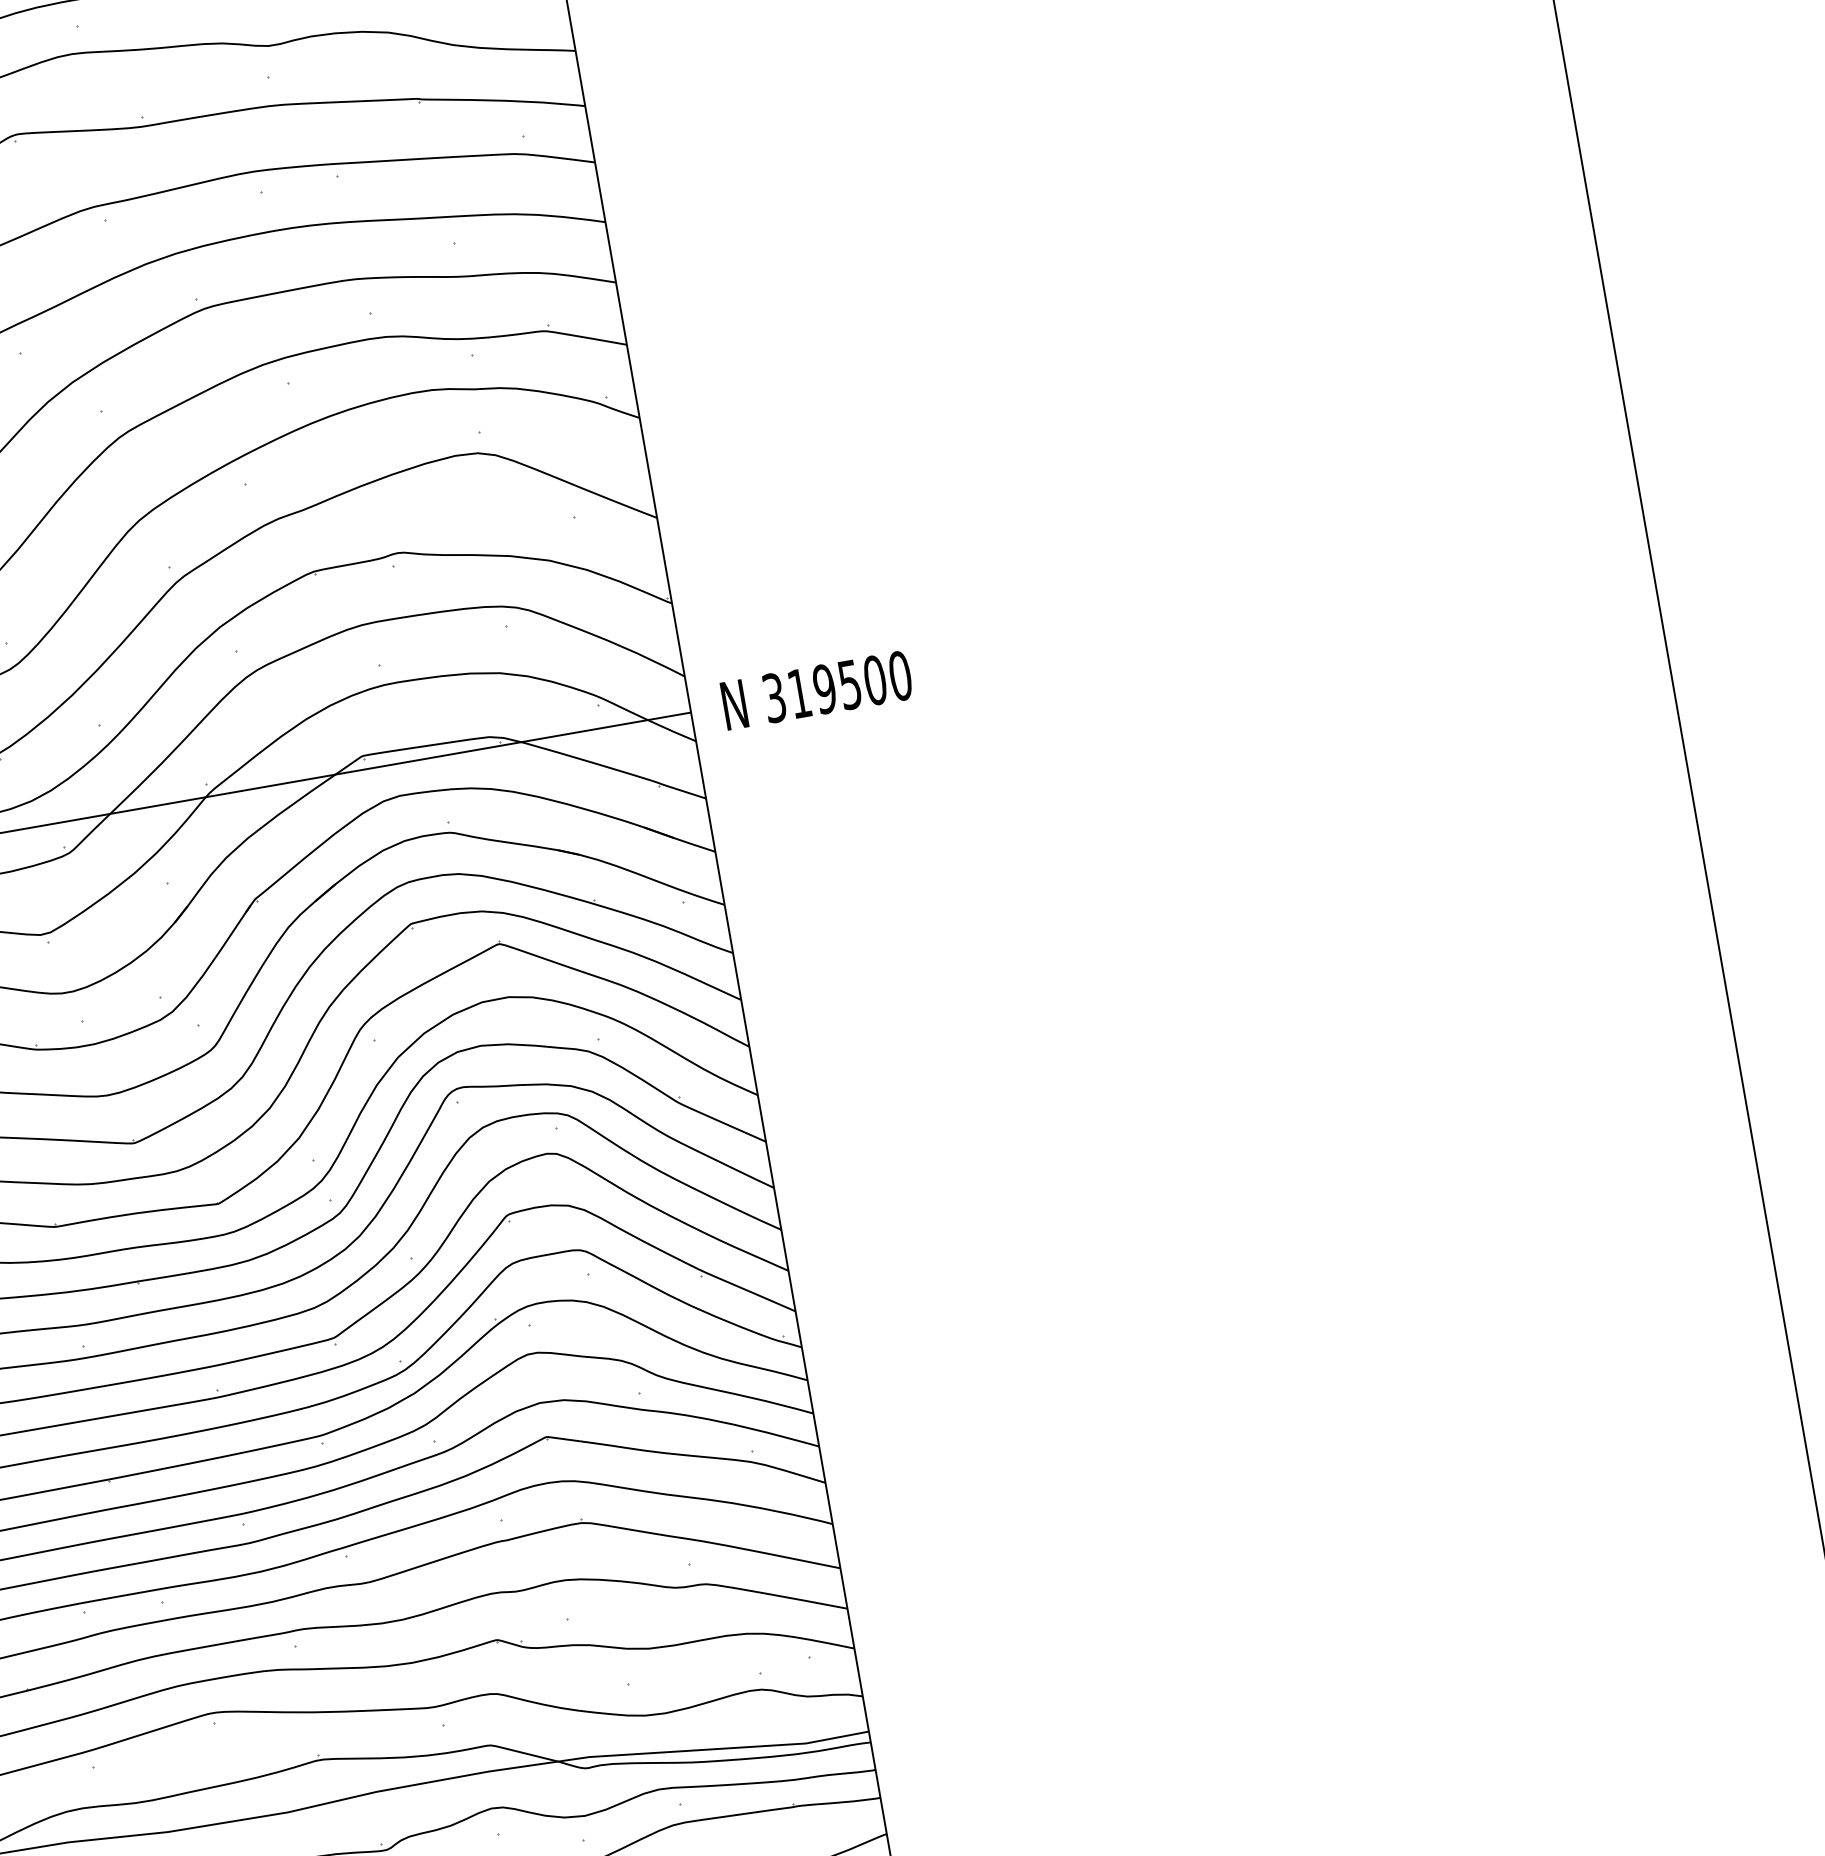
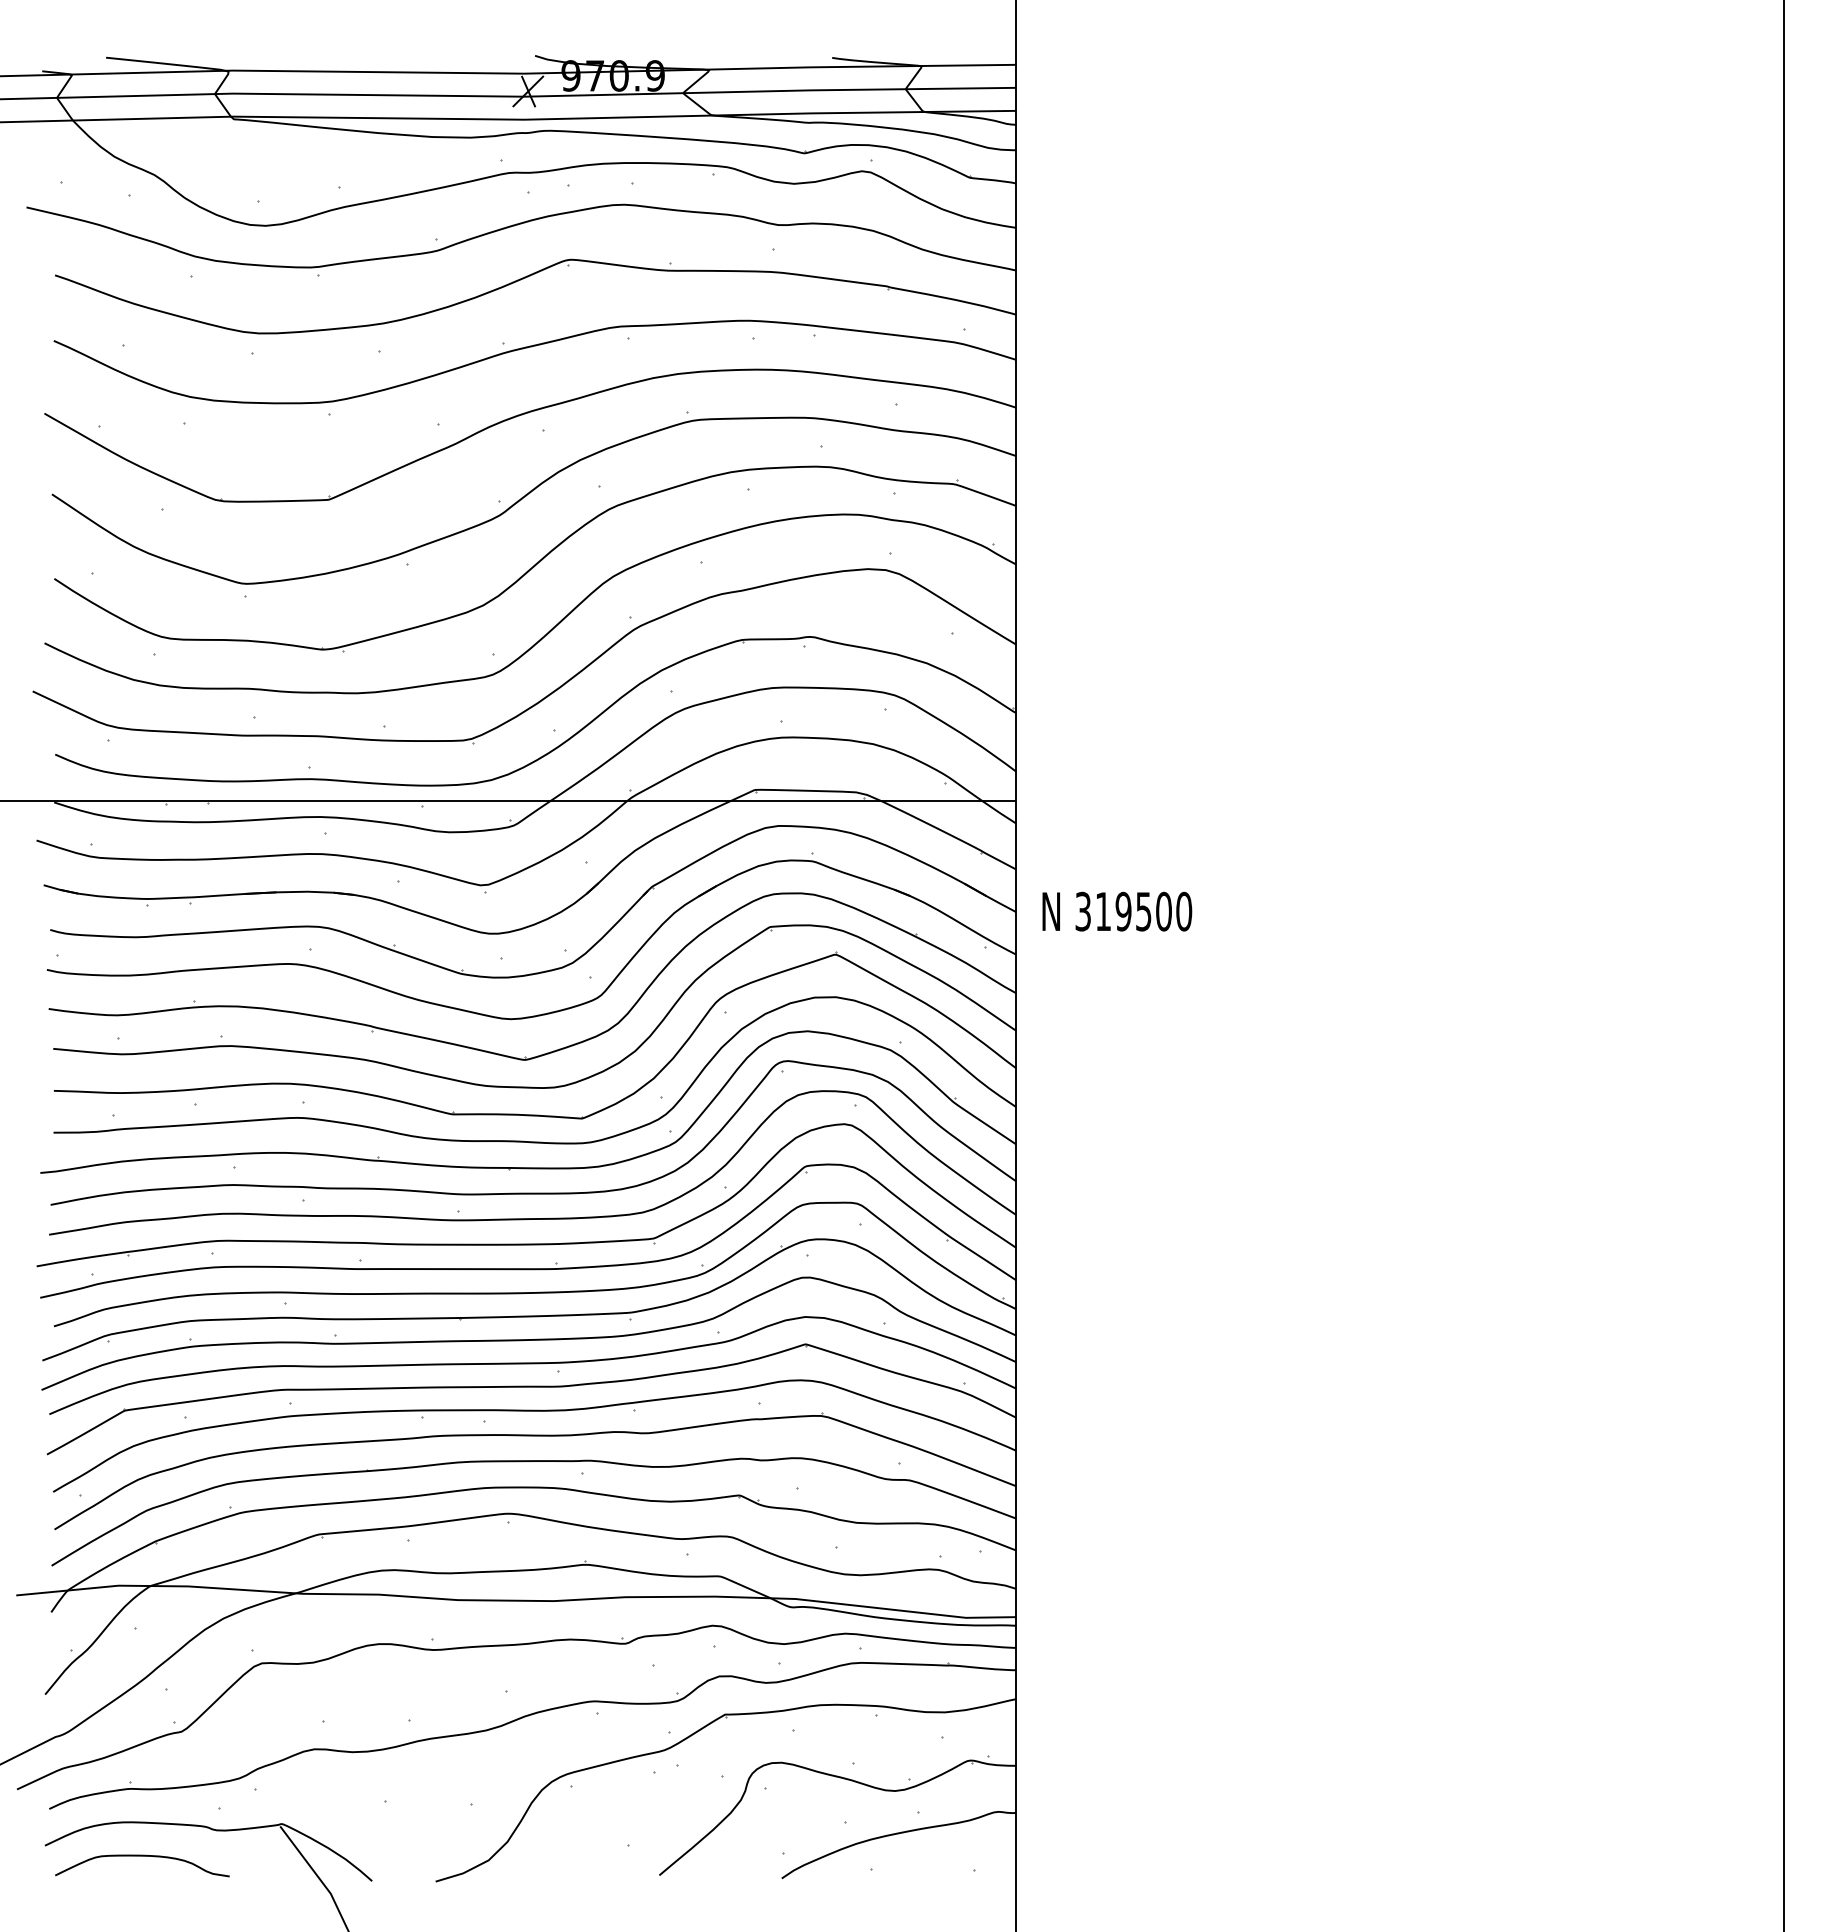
text: (817, 690) -> (1117, 911), moved

